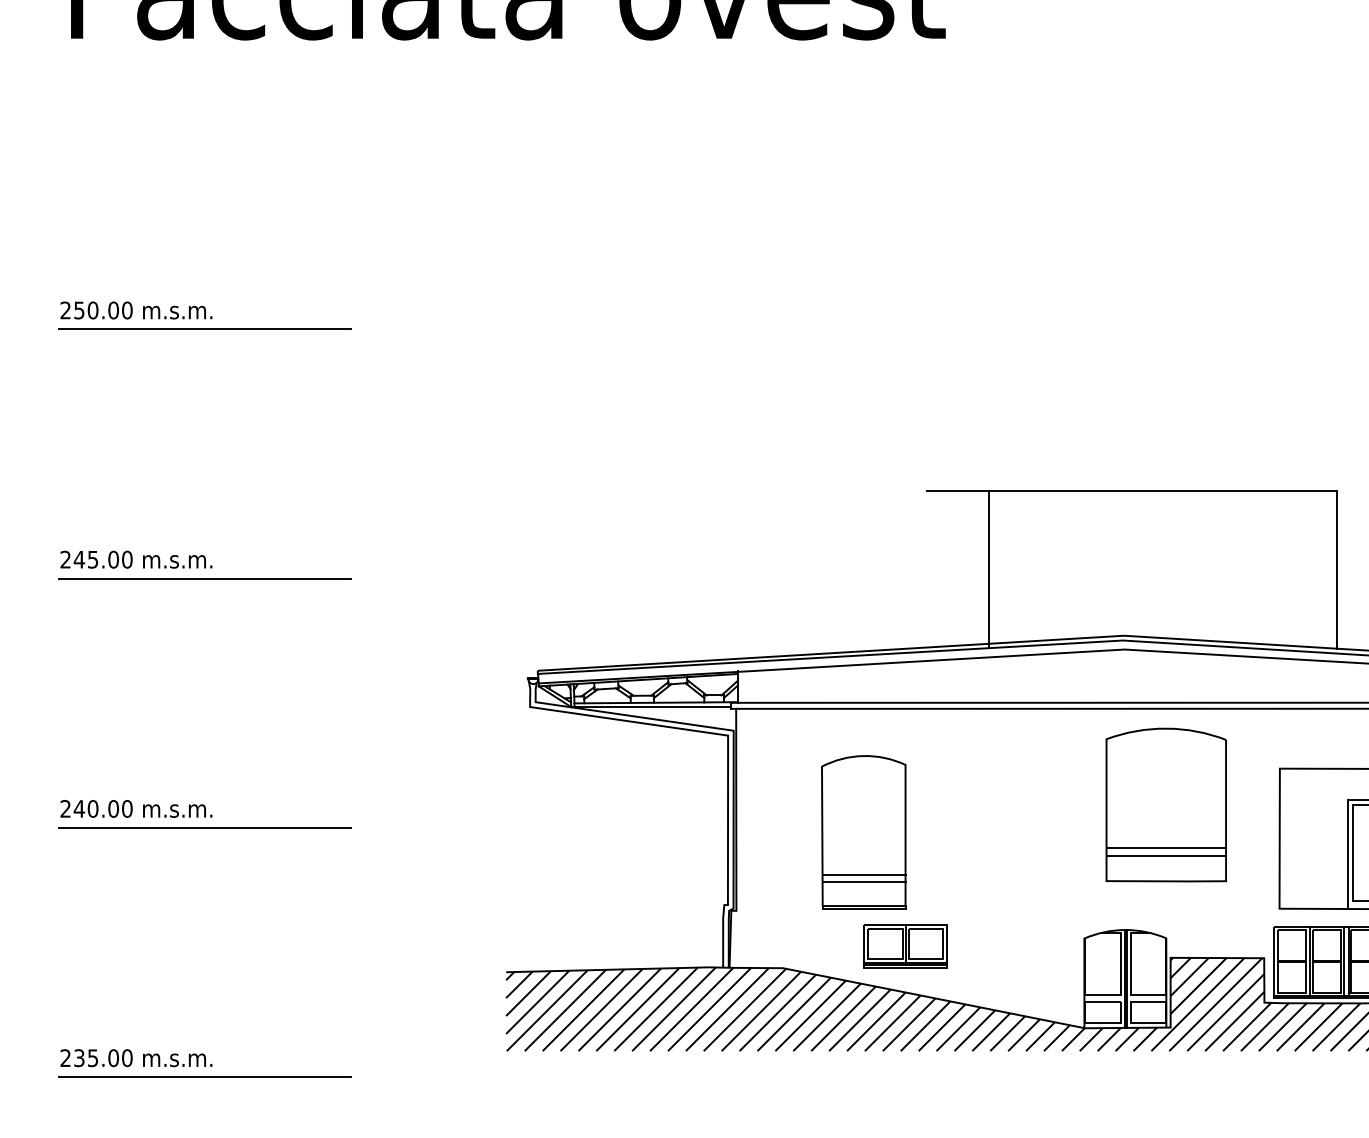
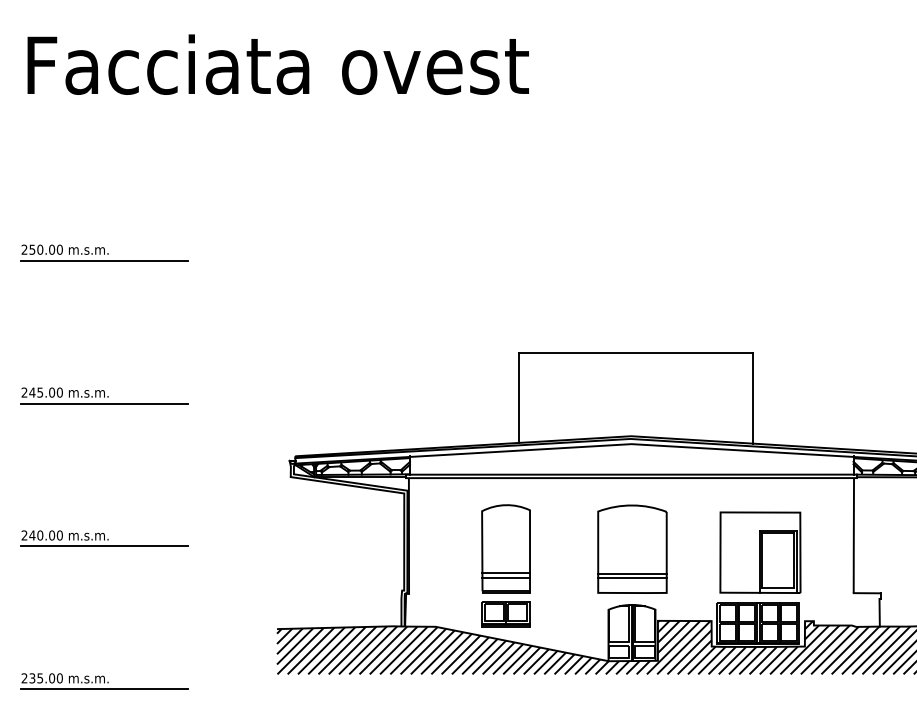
line: (988, 568) -> (518, 397), moved
part: (1166, 803) -> (632, 548), moved
part: (862, 831) -> (505, 548), moved

